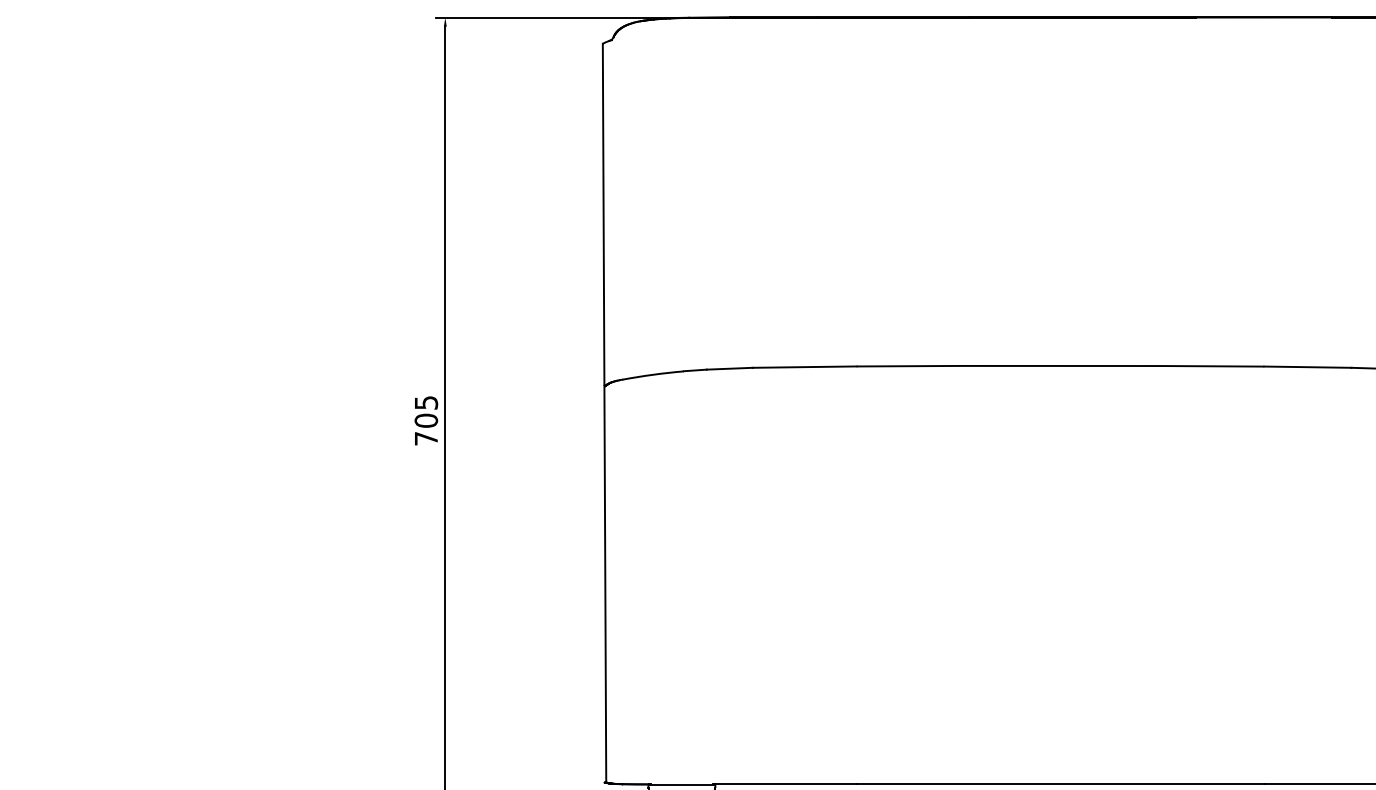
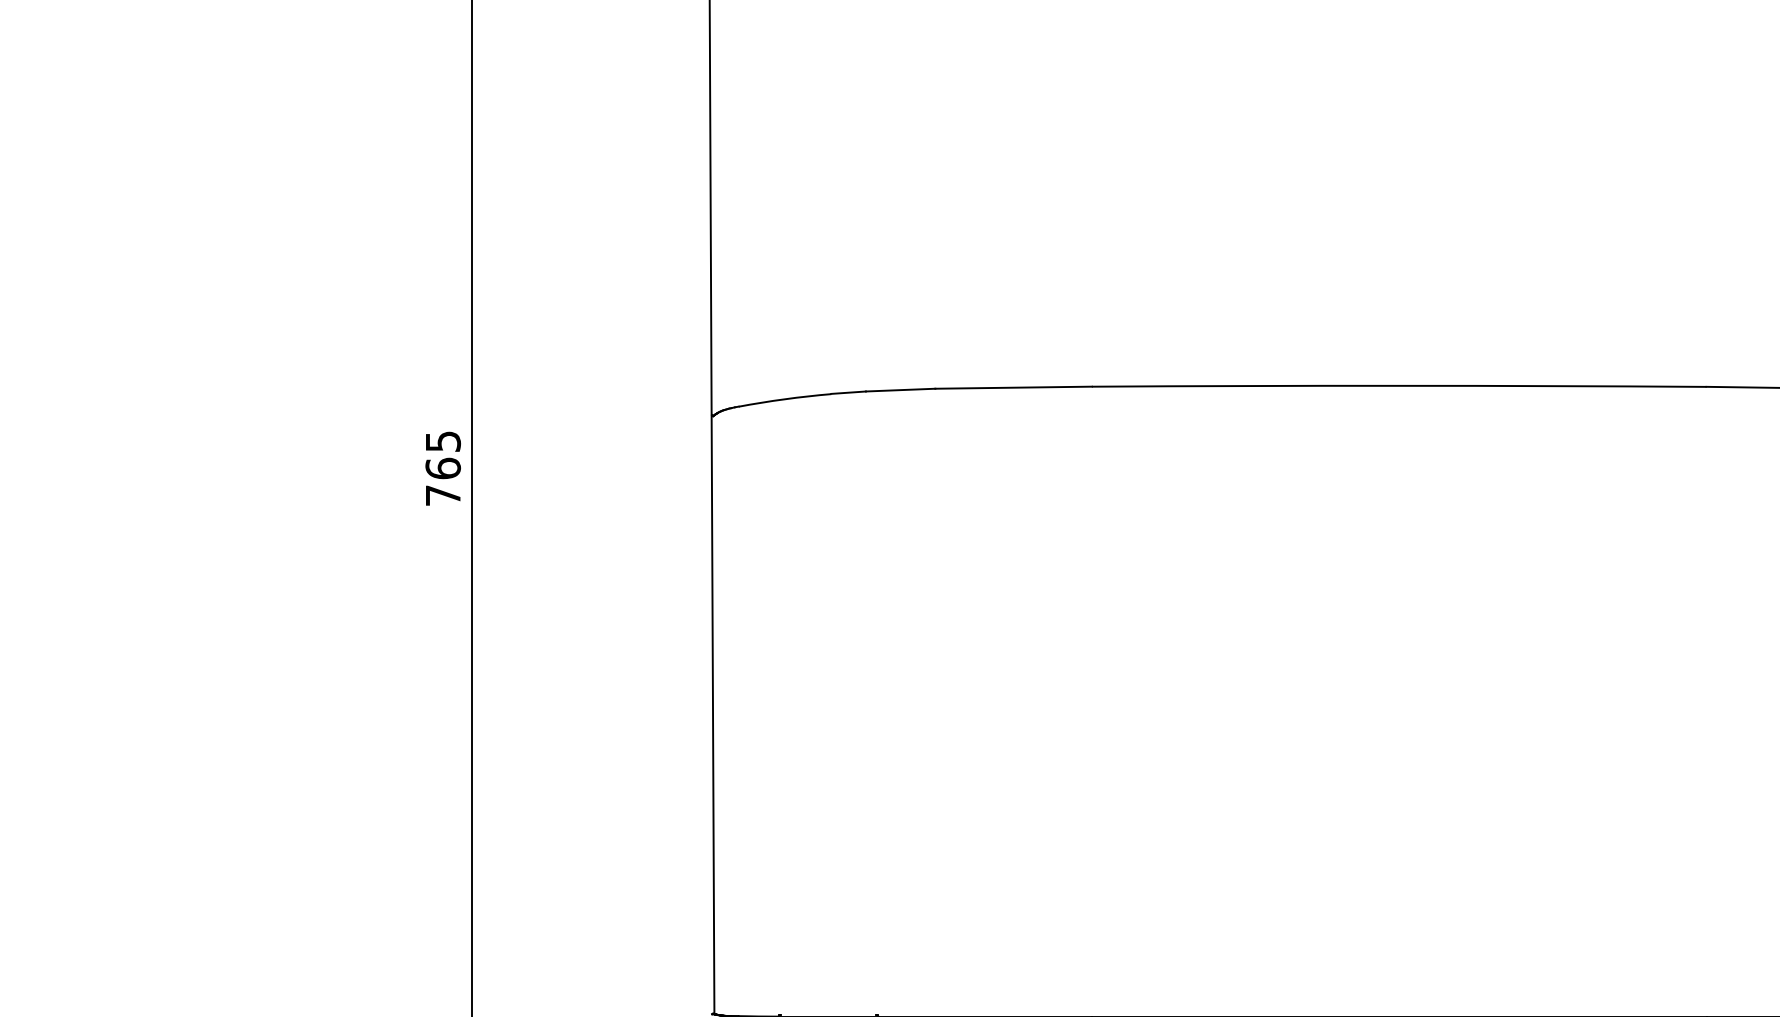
text: (425, 420) -> (441, 468), 705 -> 765

